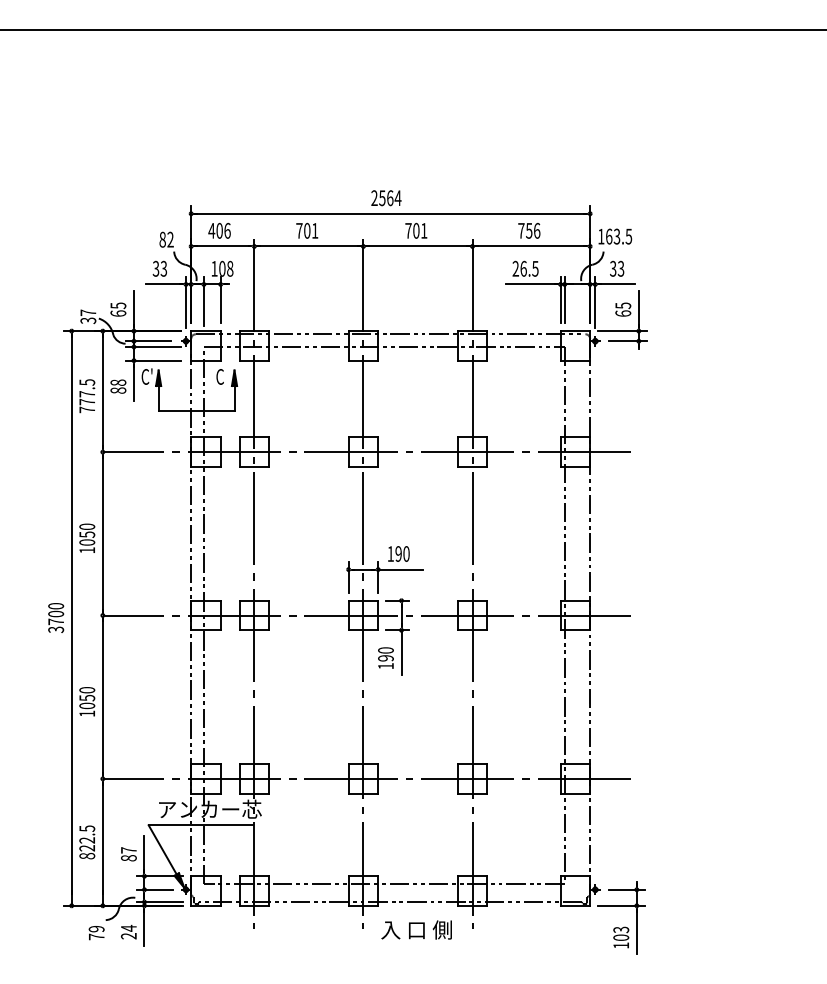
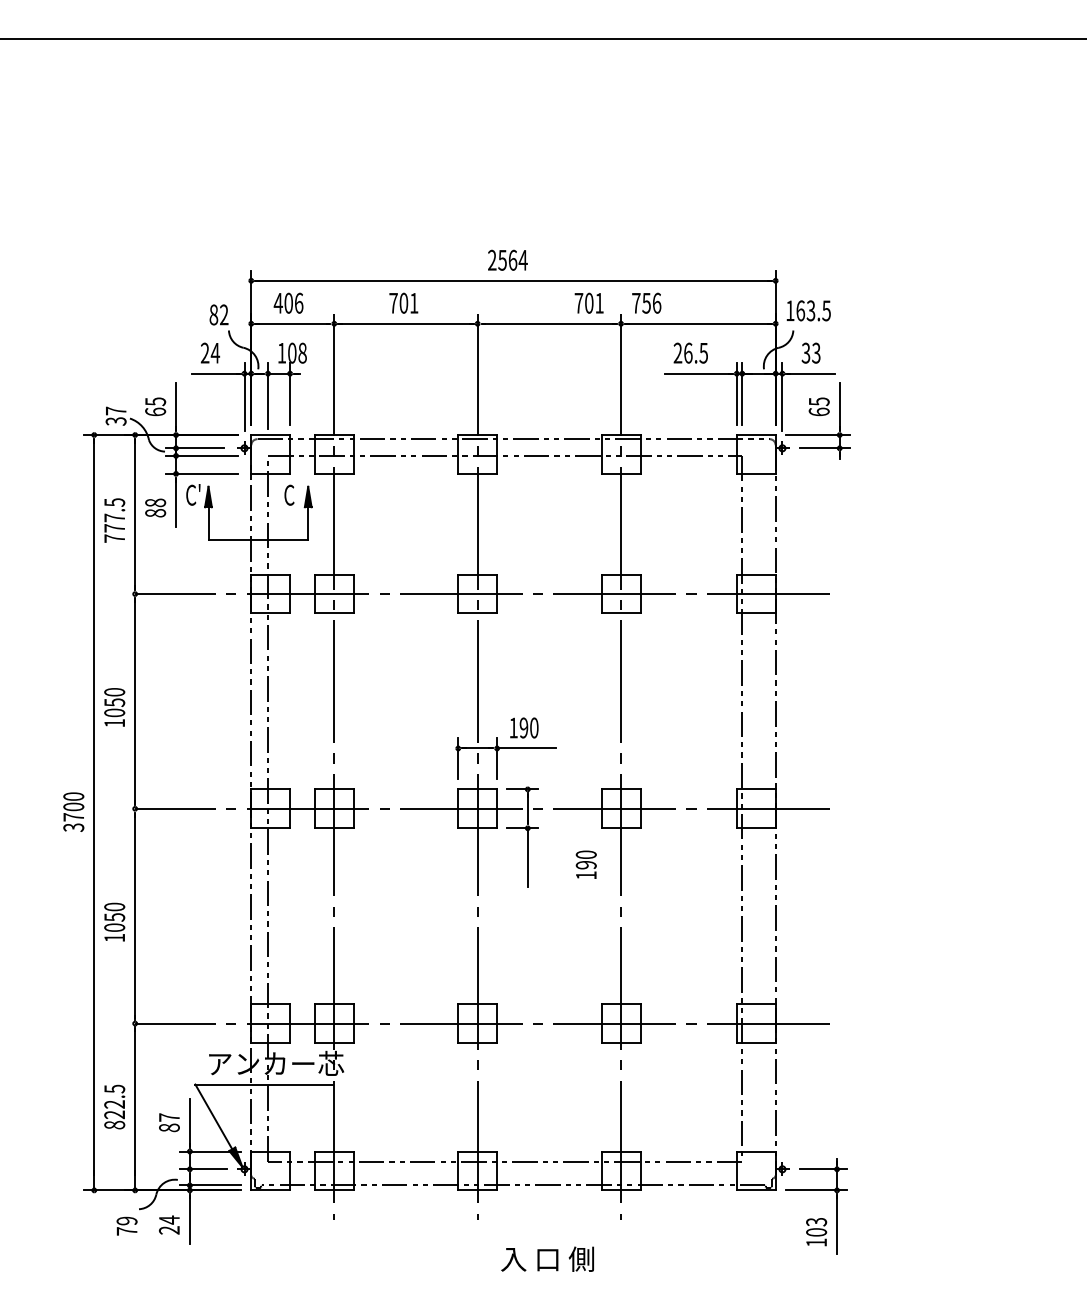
text: (415, 230) -> (588, 302), moved
text: (529, 230) -> (646, 302), moved
text: (160, 268) -> (210, 352), 33 -> 24
text: (385, 657) -> (585, 864), moved
text: (416, 929) -> (547, 1258), moved

